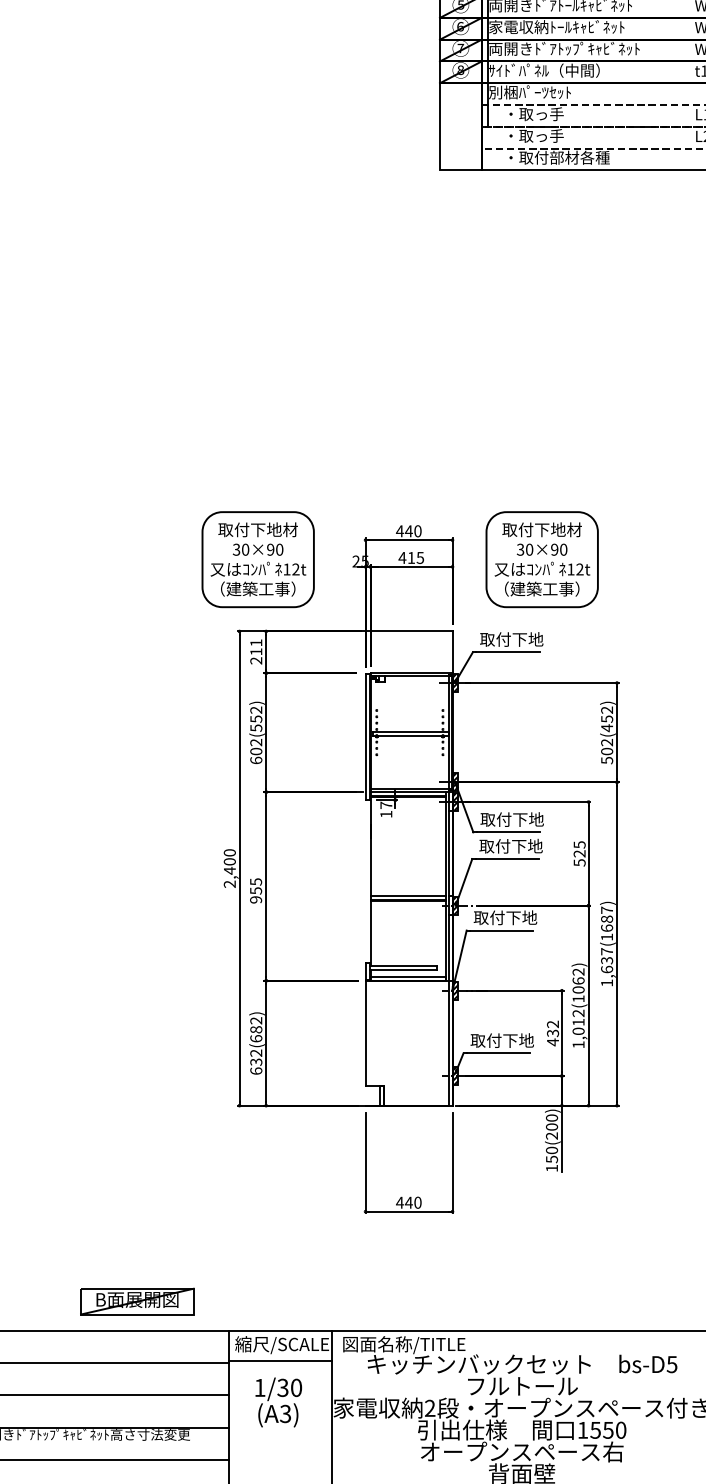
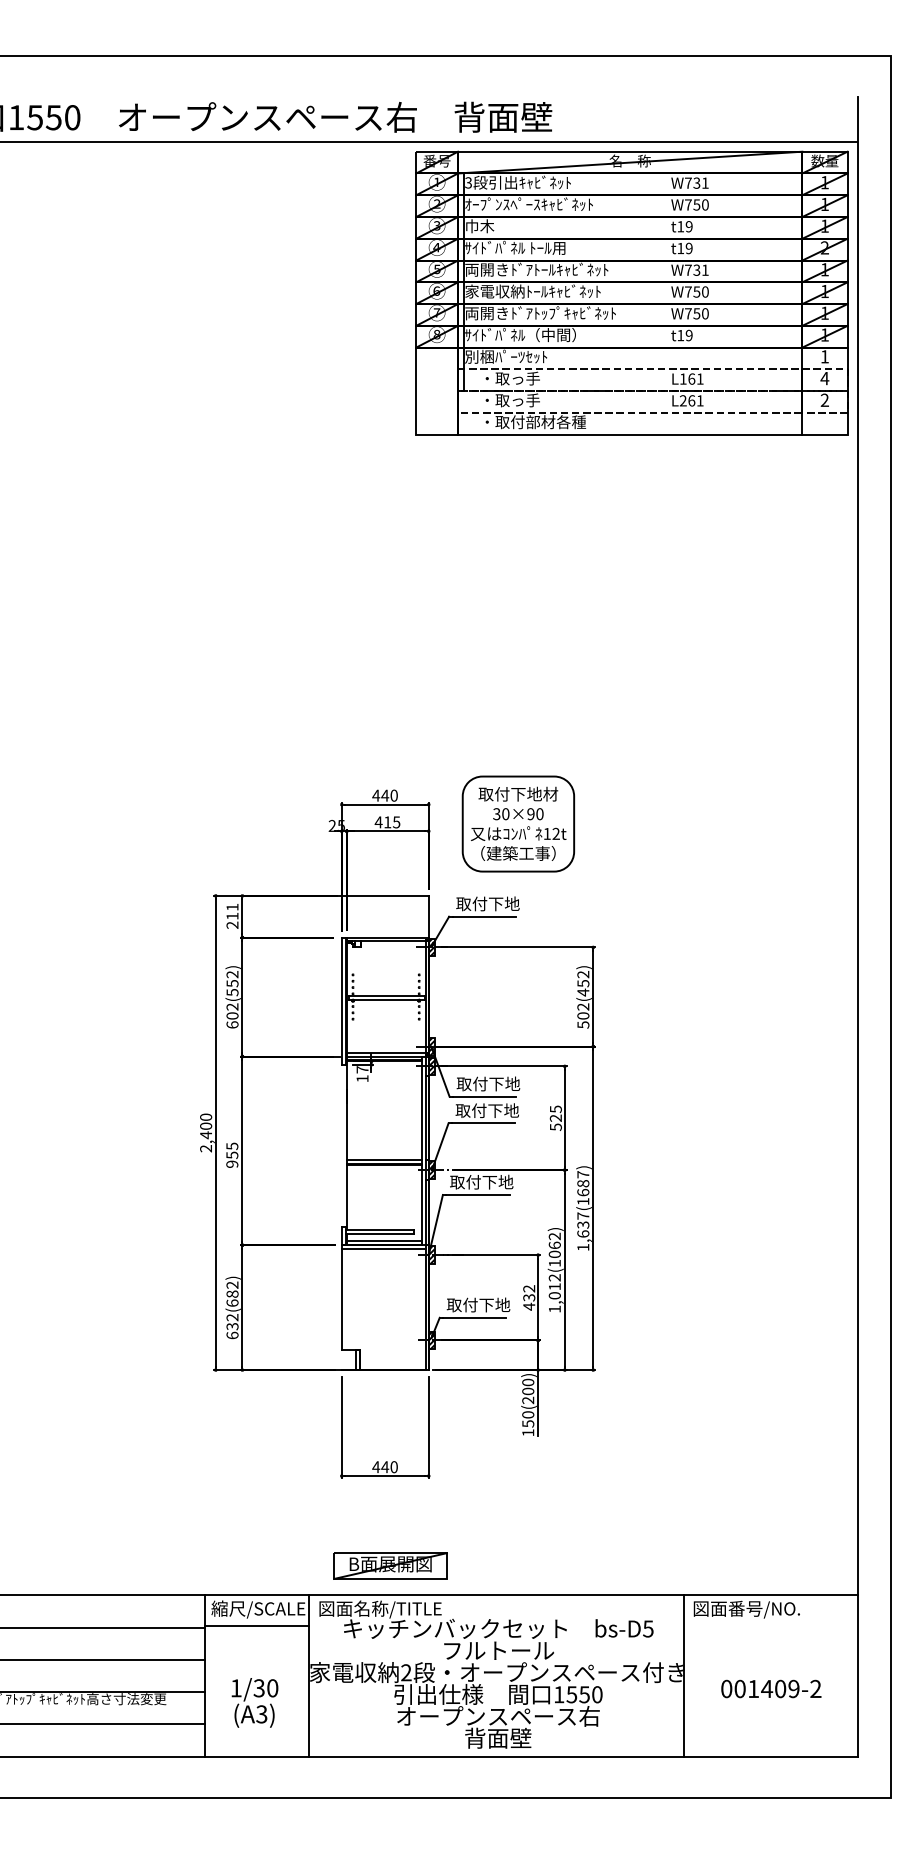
part: (258, 559) -> (234, 823), removed
line: (407, 984) -> (383, 1248), added
part: (137, 1301) -> (390, 1565), moved
text: (278, 1402) -> (254, 1702), moved

